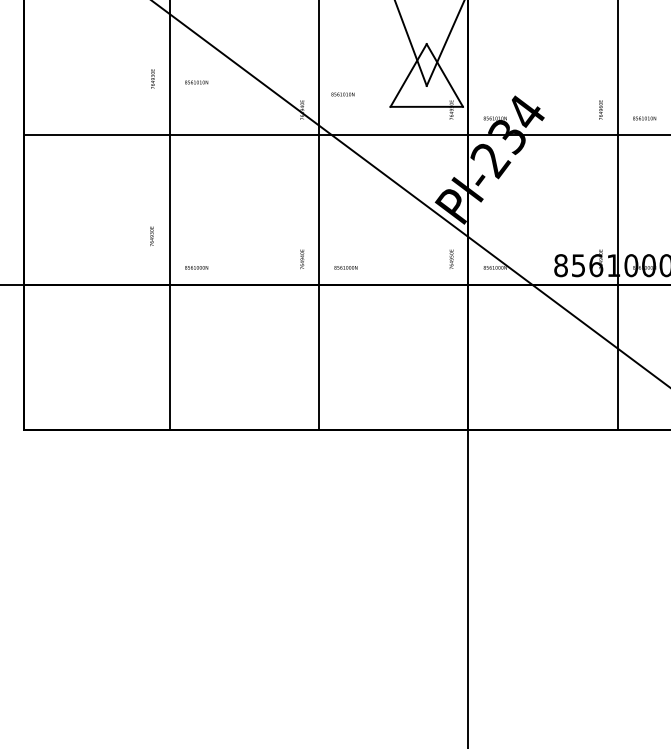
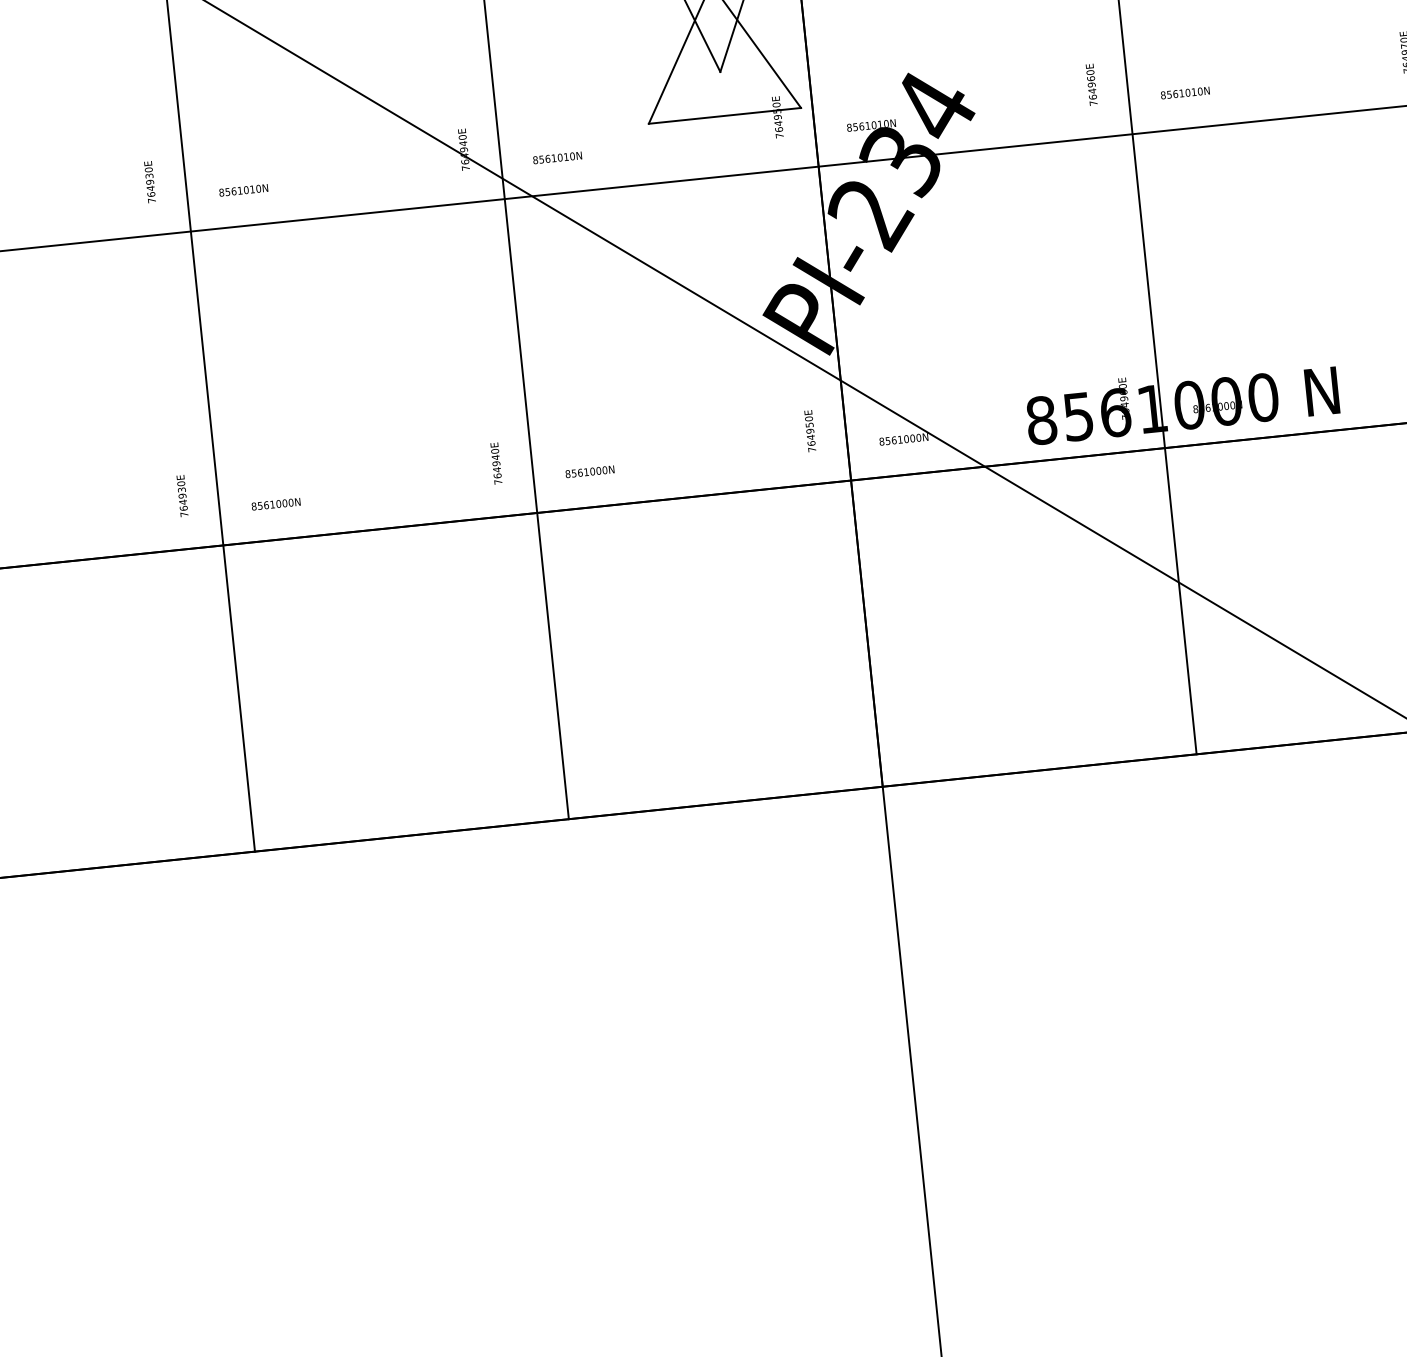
text: (152, 78) -> (149, 181), moved
text: (196, 82) -> (243, 190), moved
text: (342, 94) -> (556, 158), moved
text: (151, 236) -> (181, 496), moved

